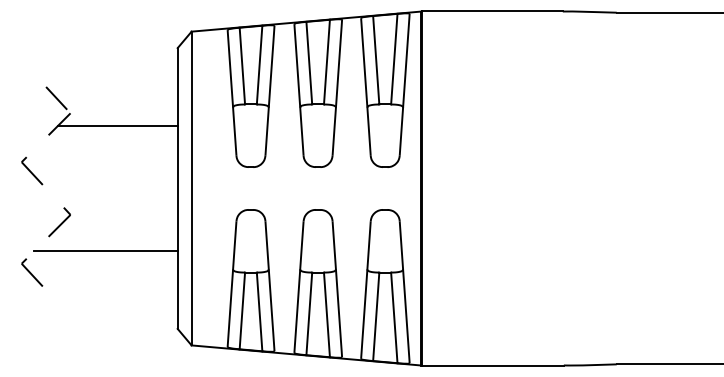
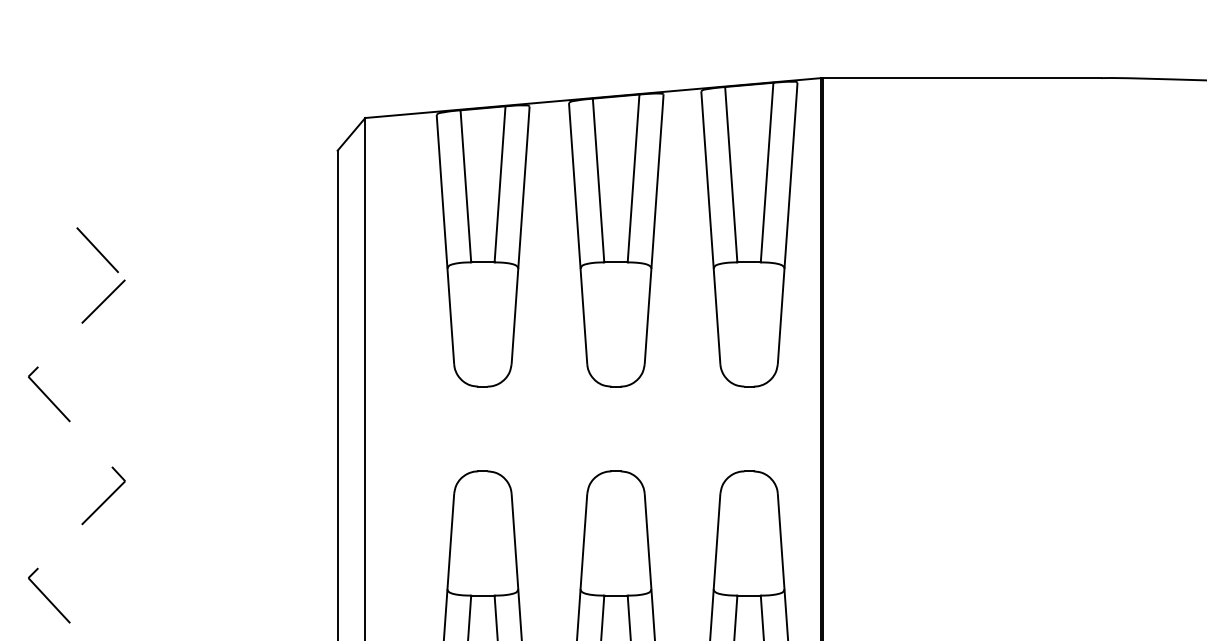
line: (117, 125) -> (218, 304), removed
line: (105, 251) -> (194, 553), removed

